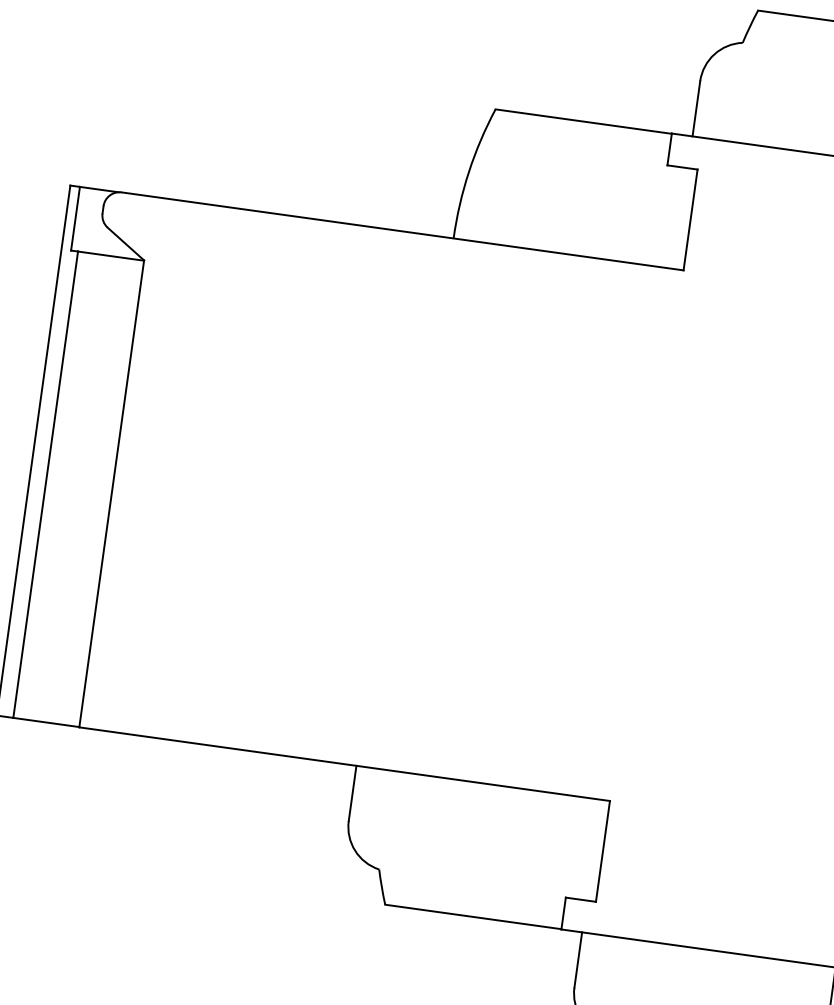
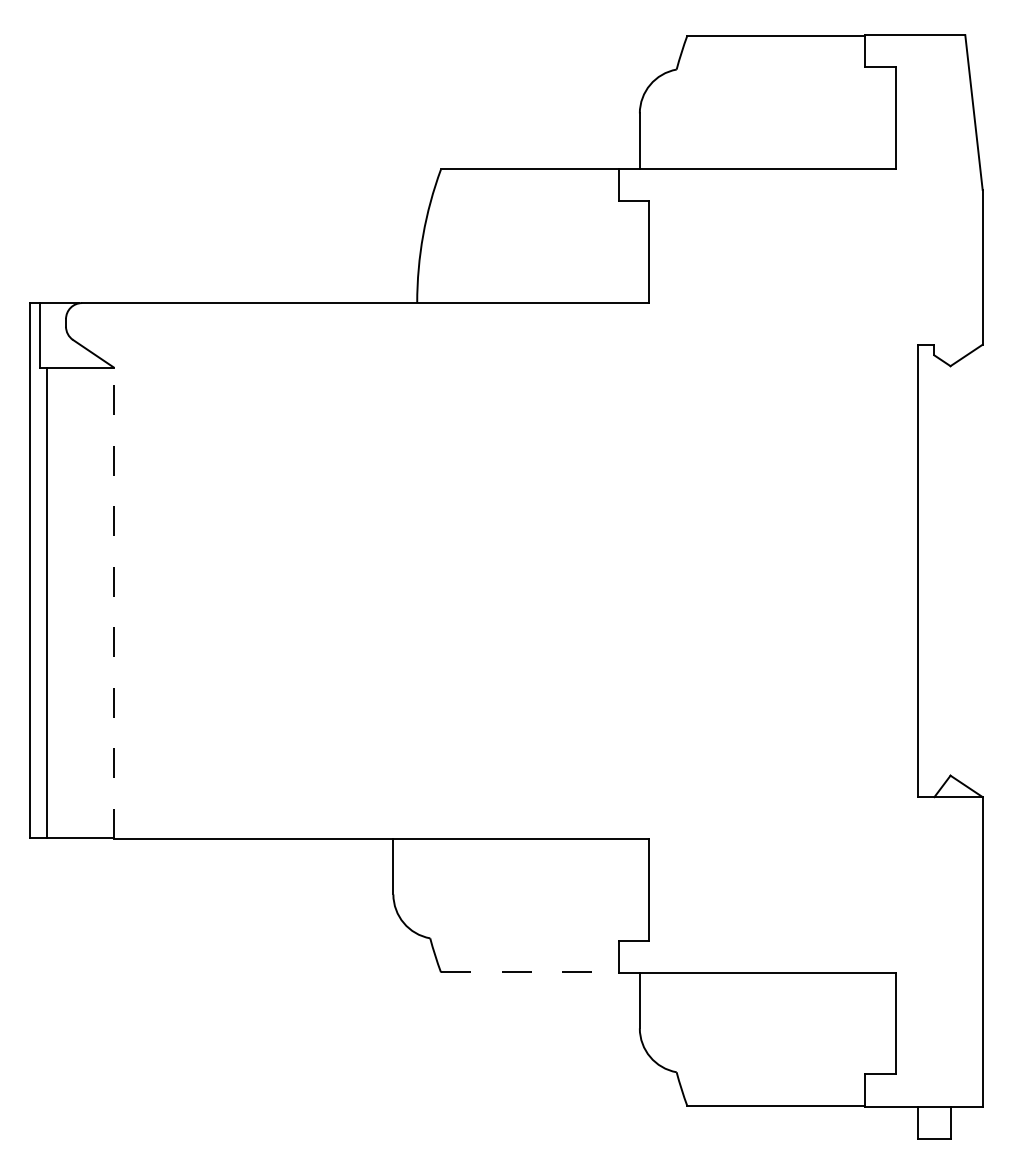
line: (111, 494) -> (113, 603), solid -> dashed
line: (472, 916) -> (529, 972), solid -> dashed

